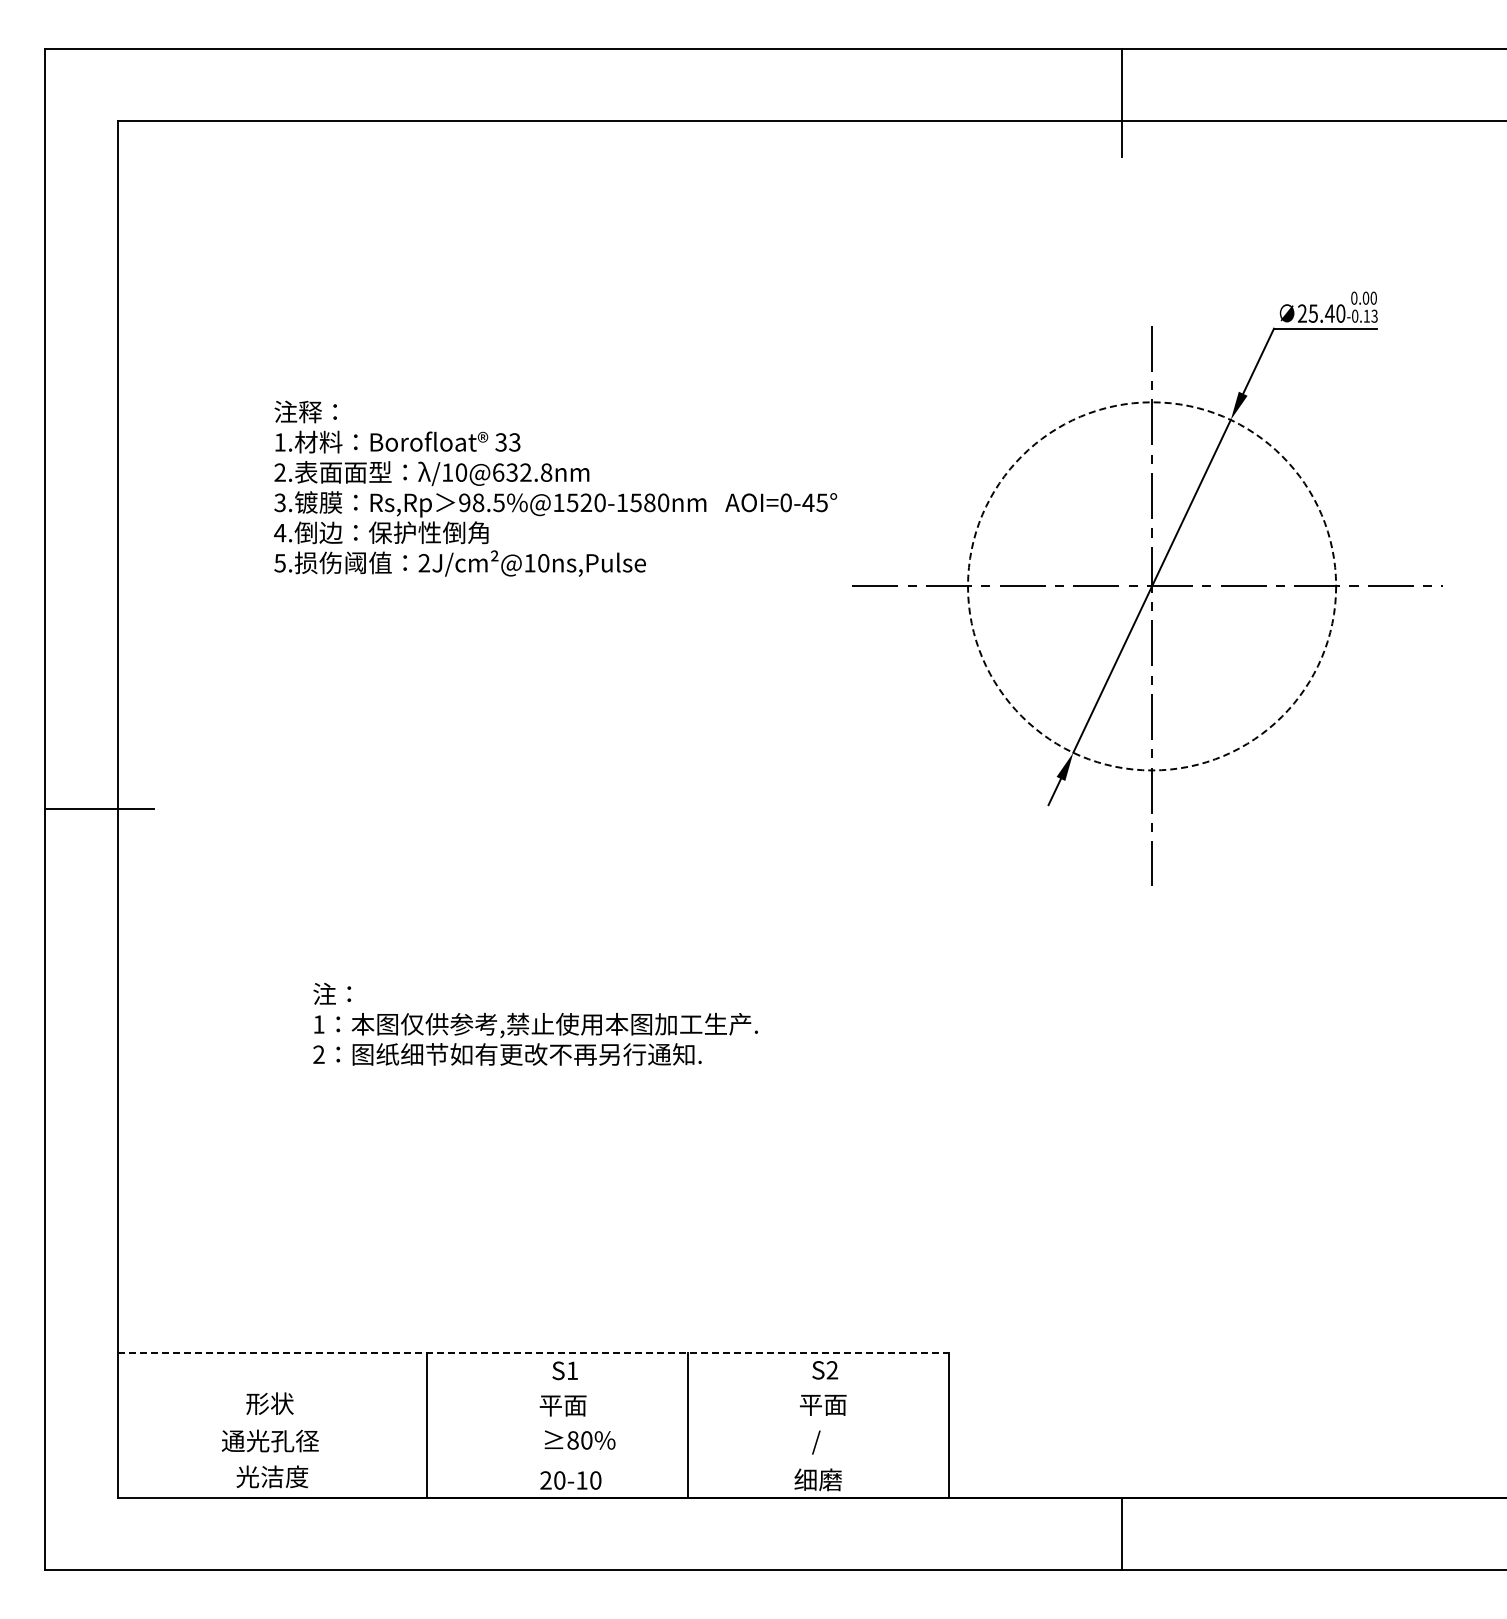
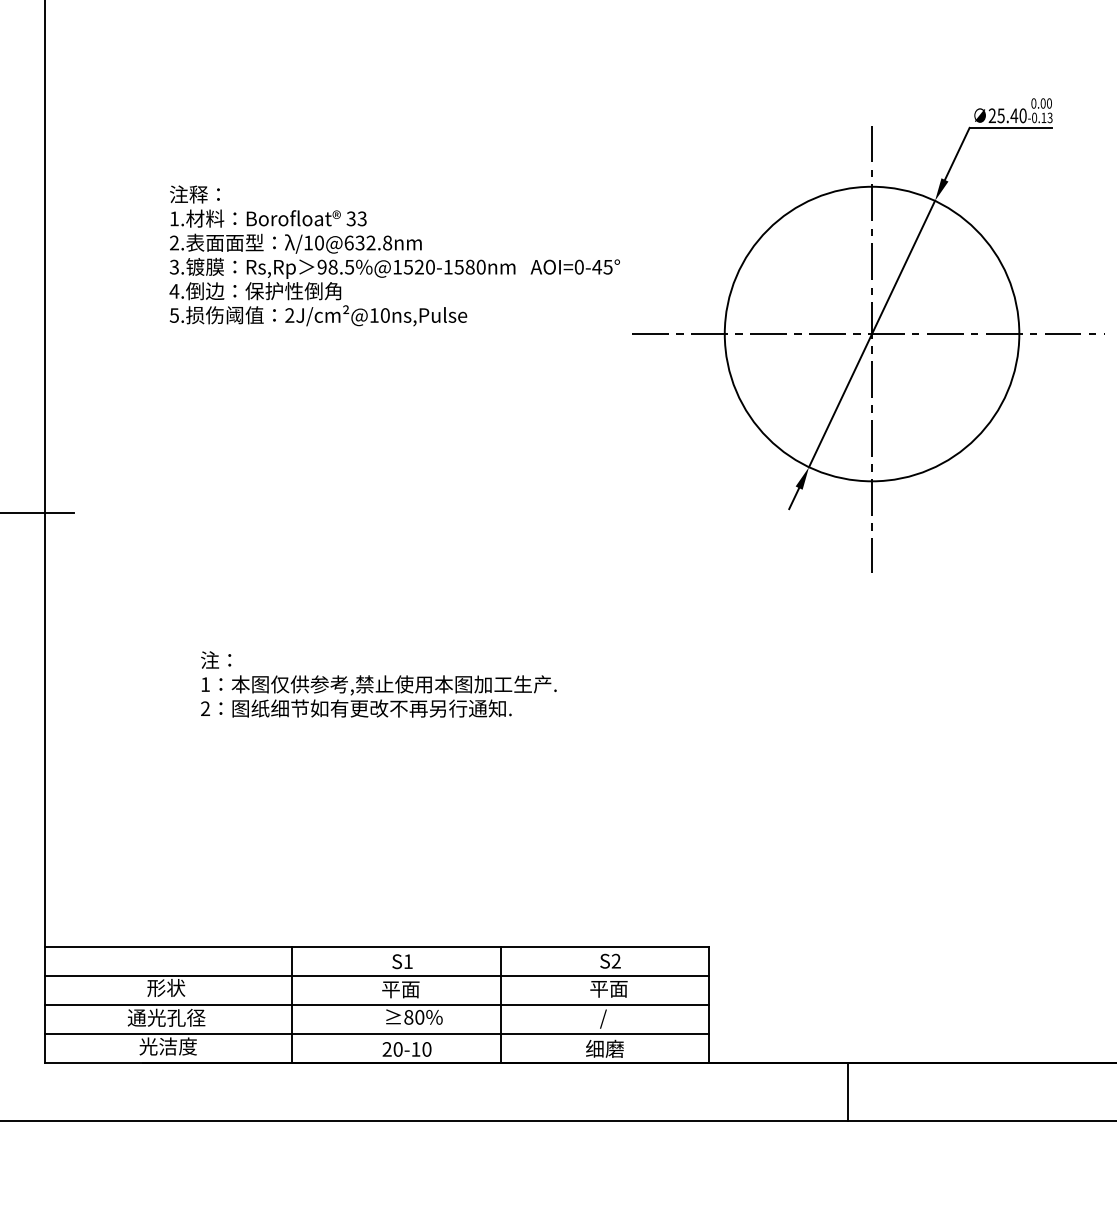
circle: (1151, 586) -> (871, 334), dashed -> solid
line: (533, 1353) -> (377, 947), dashed -> solid
line: (532, 1389) -> (376, 976), added
line: (532, 1425) -> (376, 1005), added
line: (532, 1461) -> (376, 1034), added

